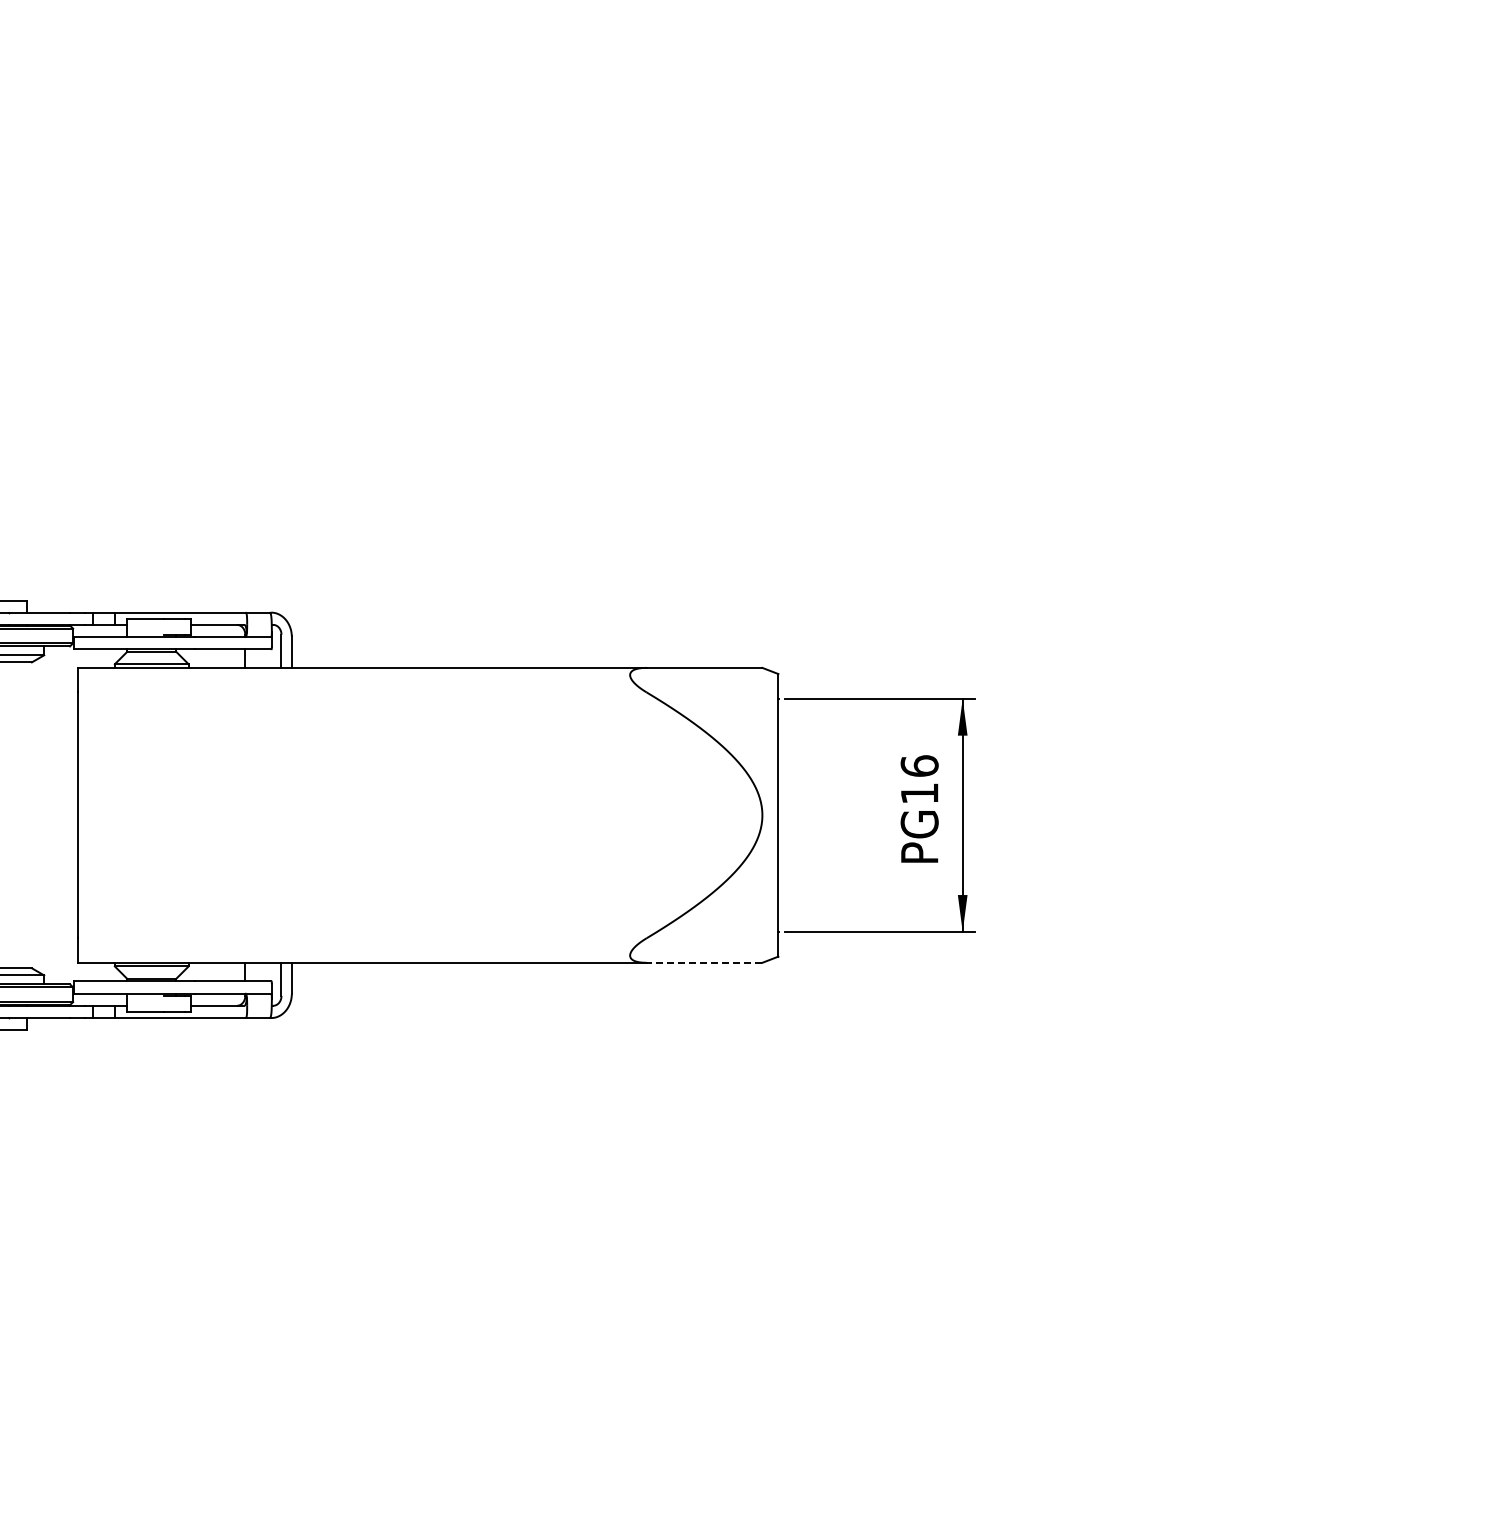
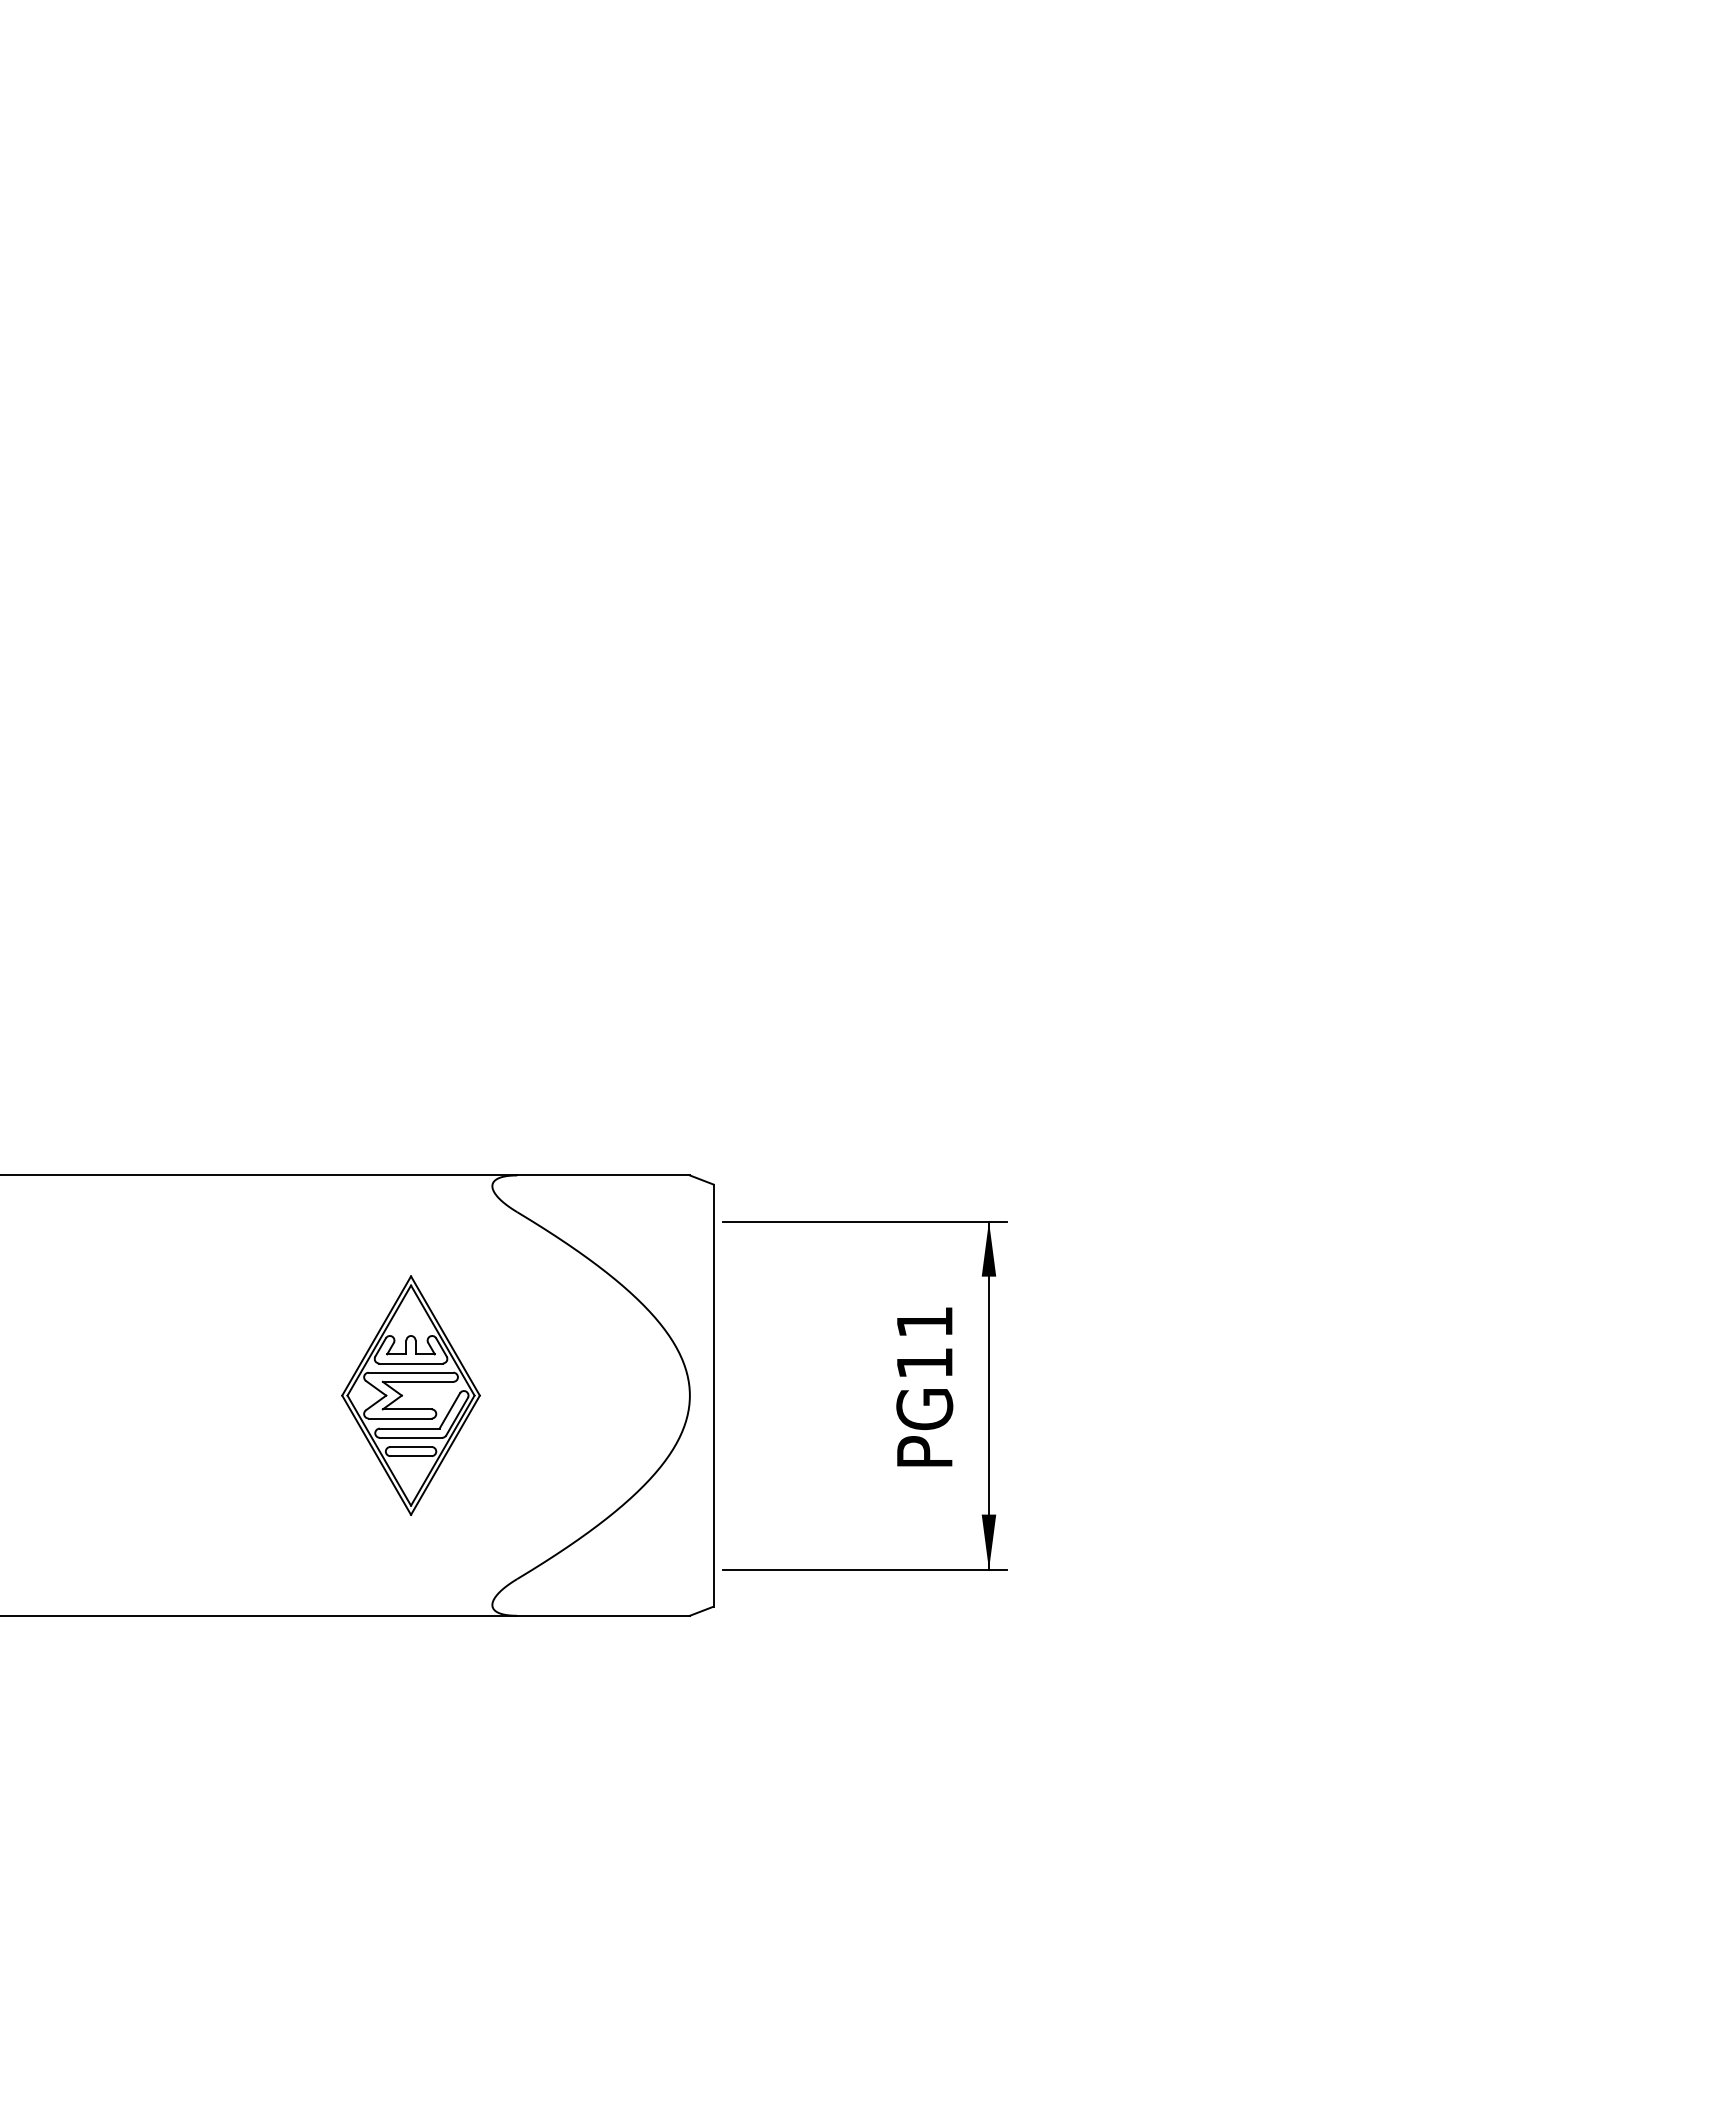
text: (919, 765) -> (924, 1321), PG16 -> PG11
part: (575, 815) -> (410, 1395), added
line: (704, 962) -> (603, 1615), dashed -> solid

